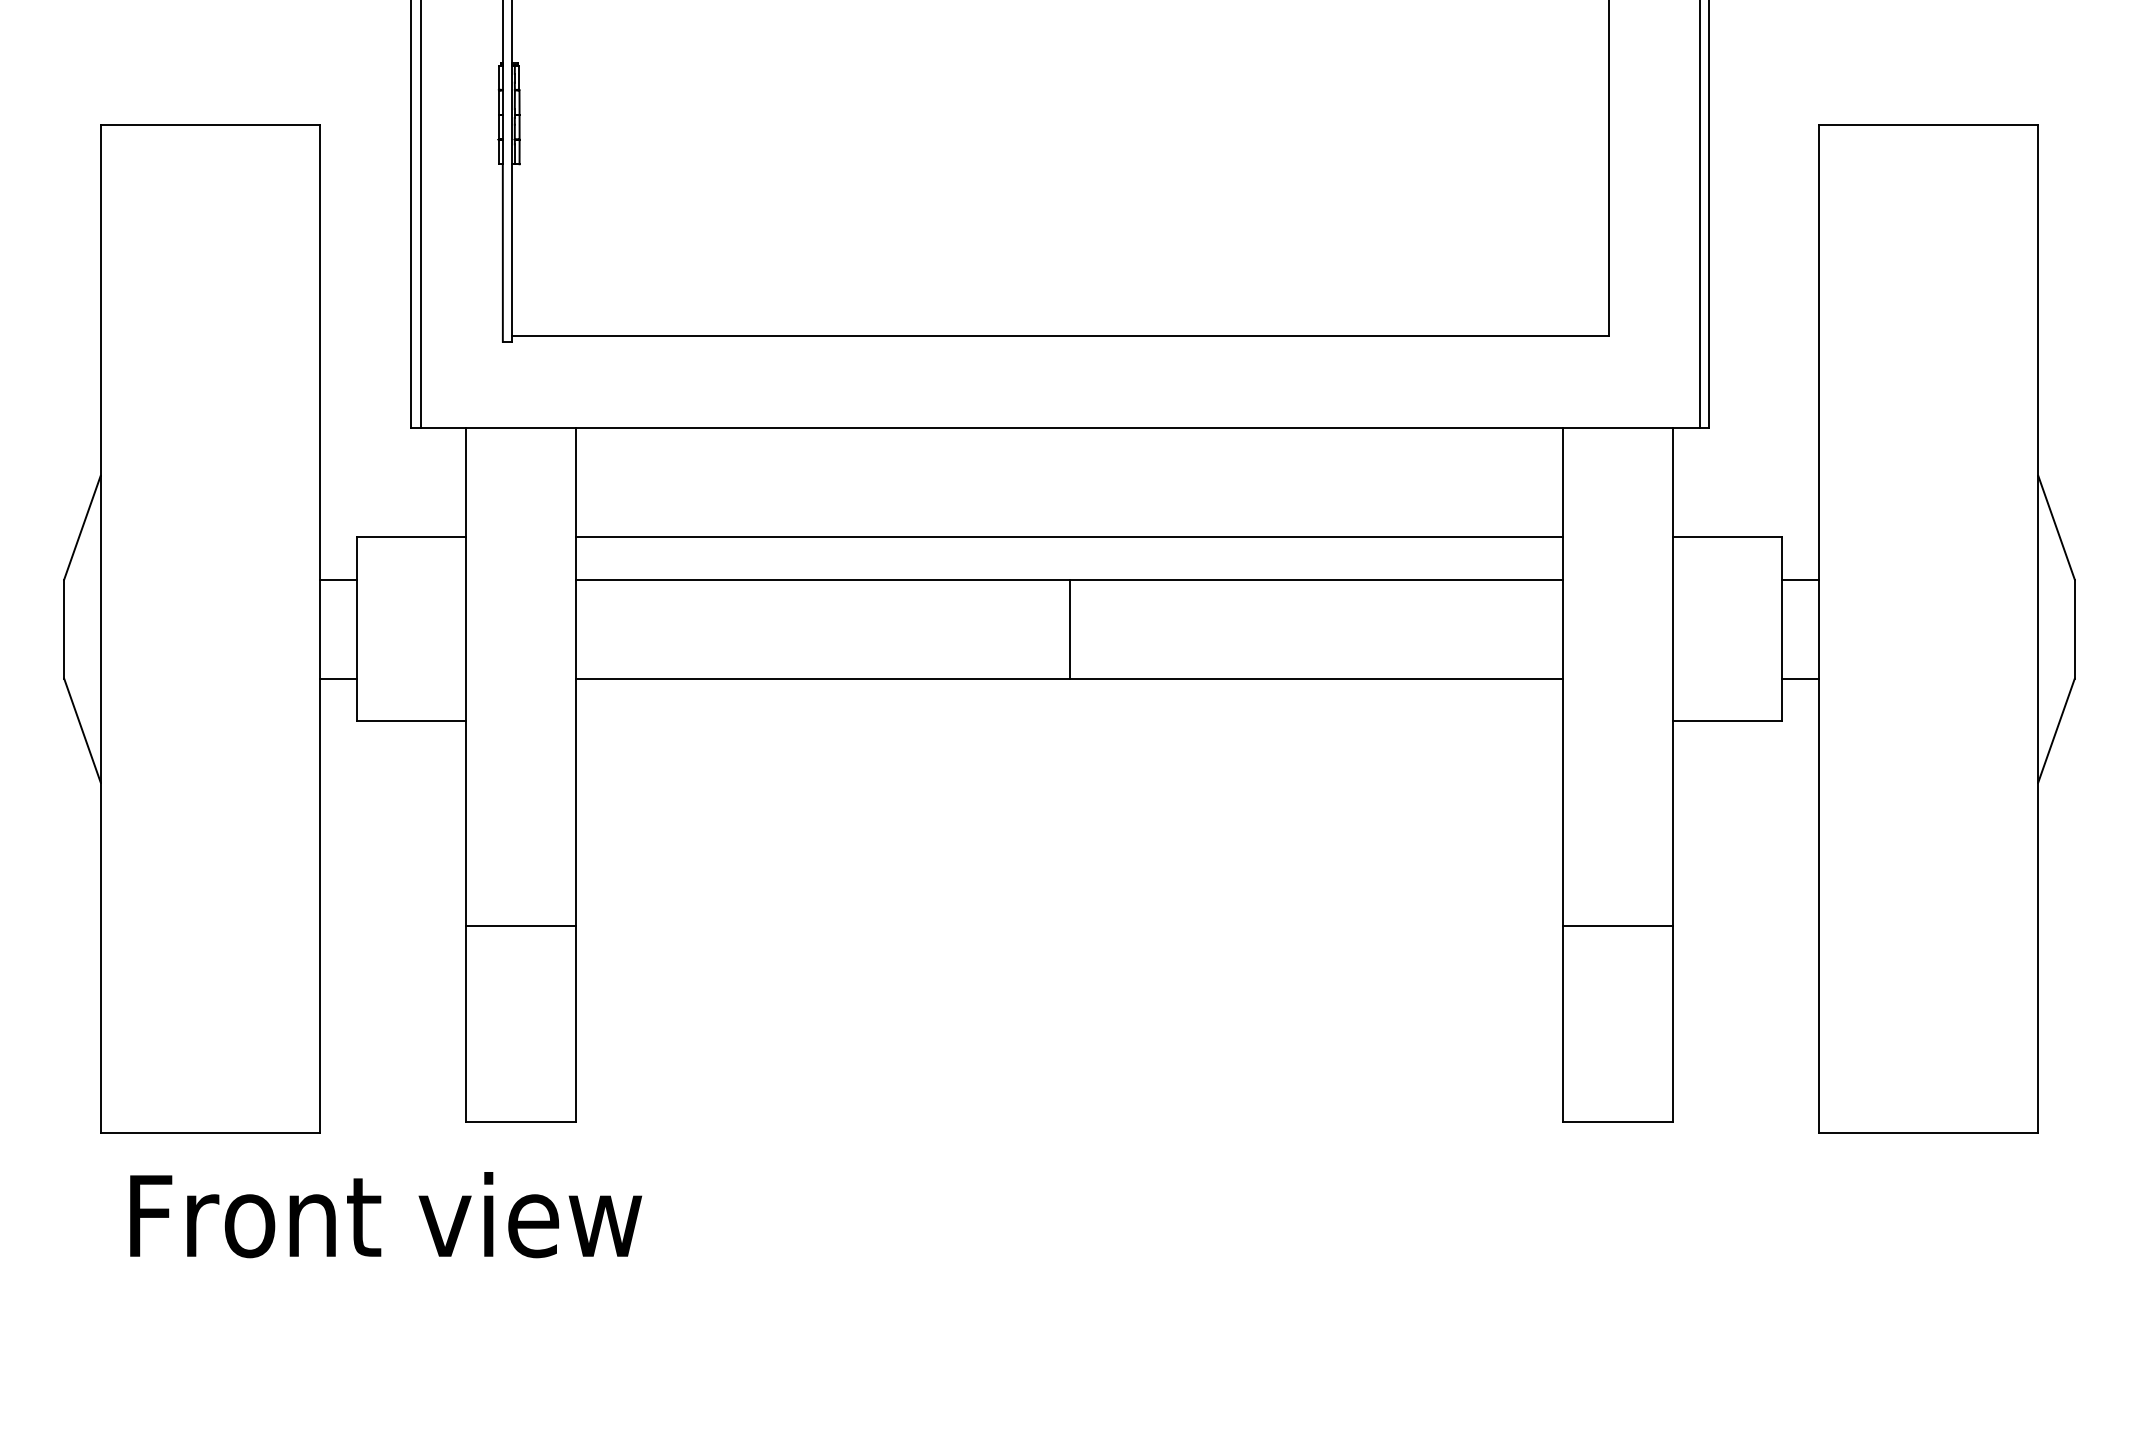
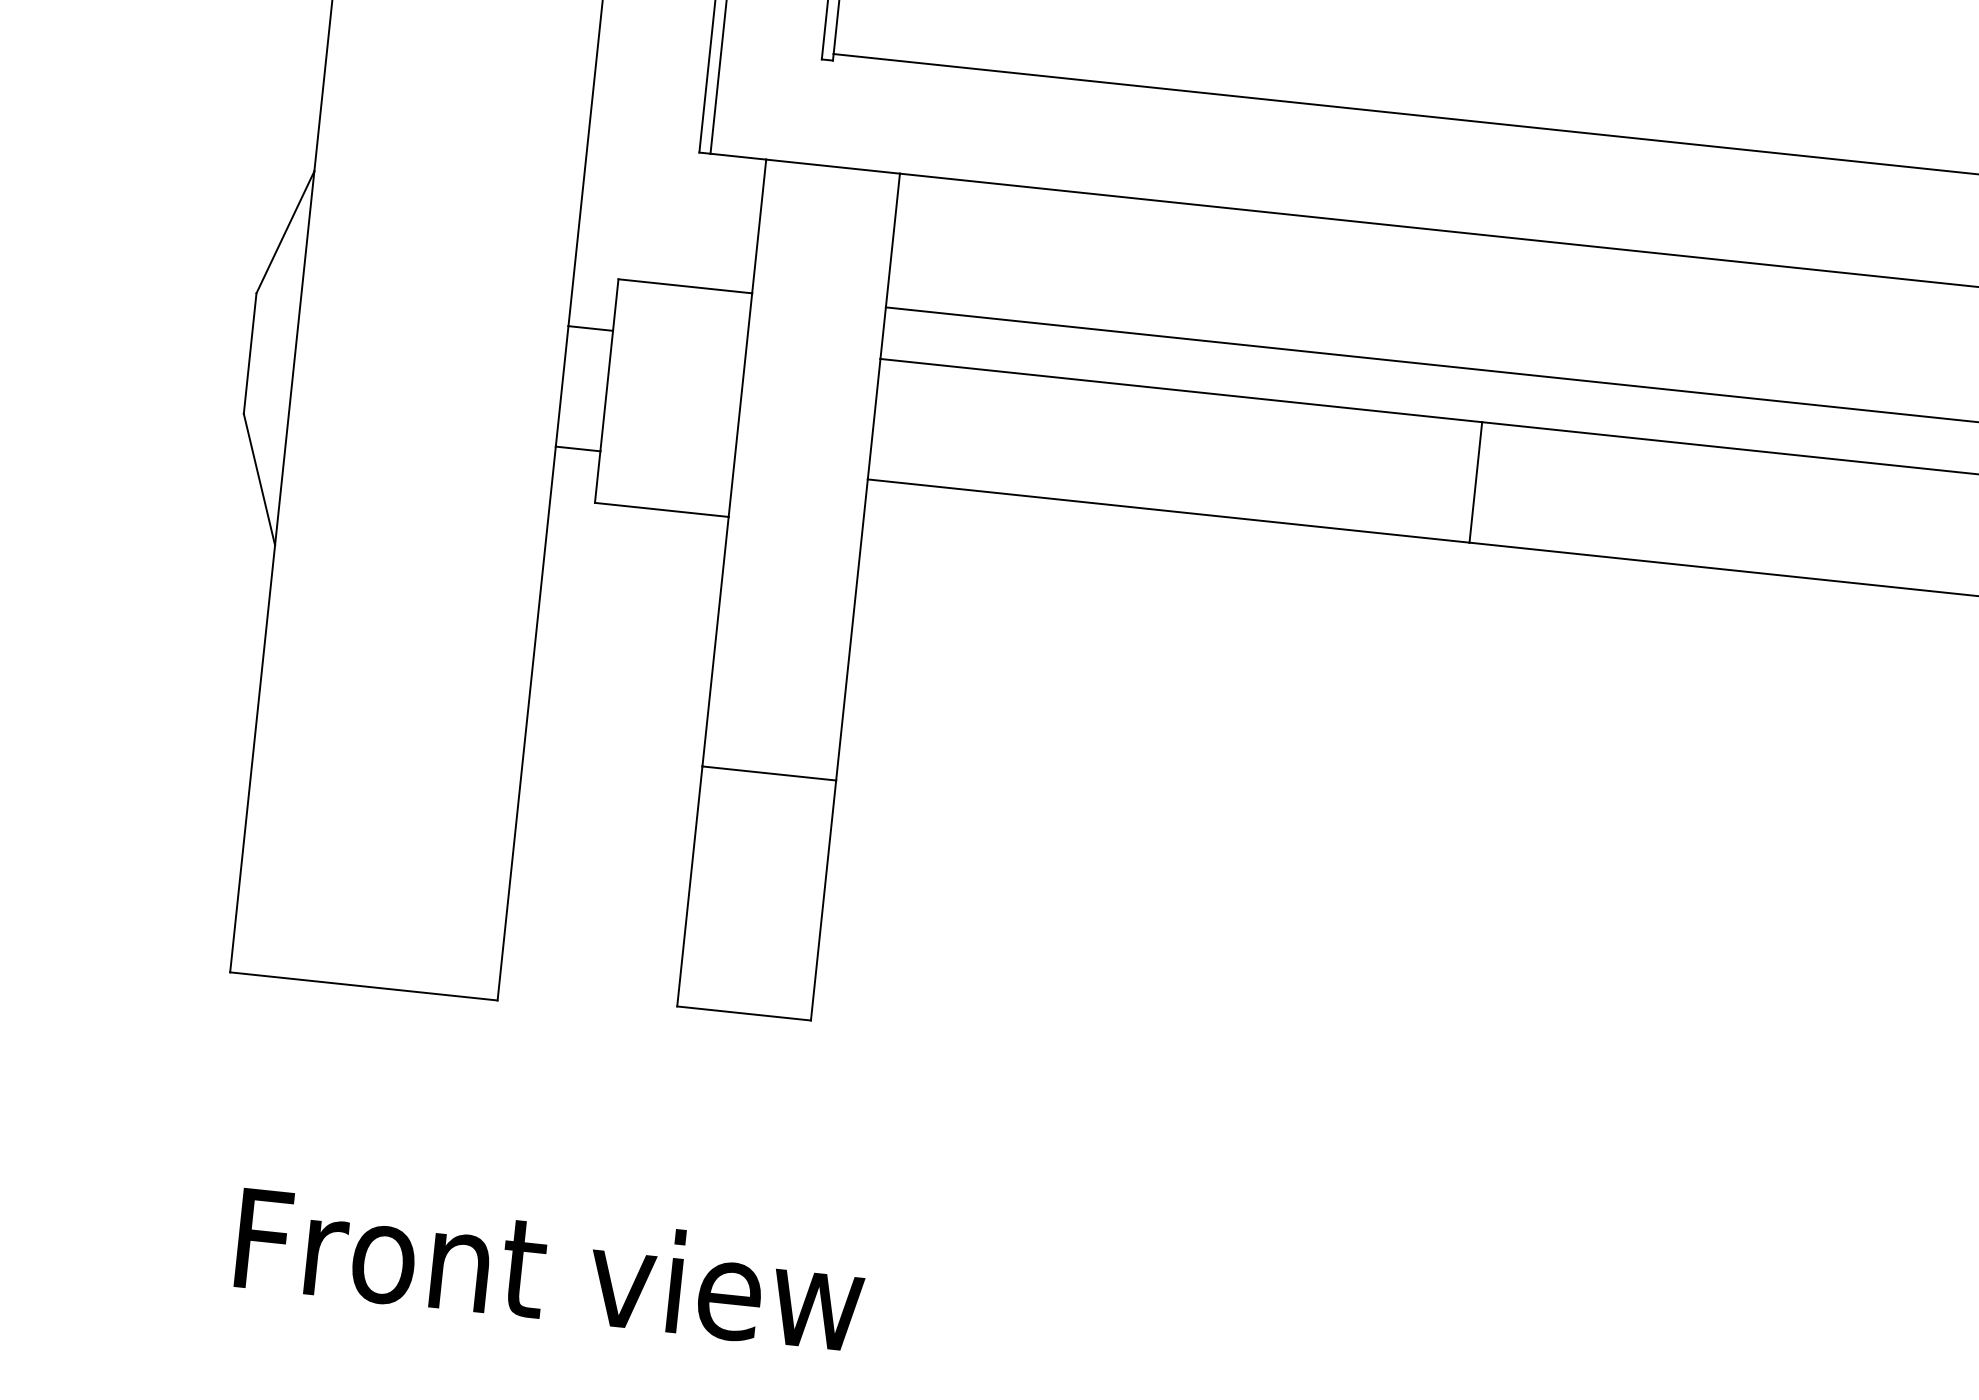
text: (386, 1215) -> (551, 1269), moved

